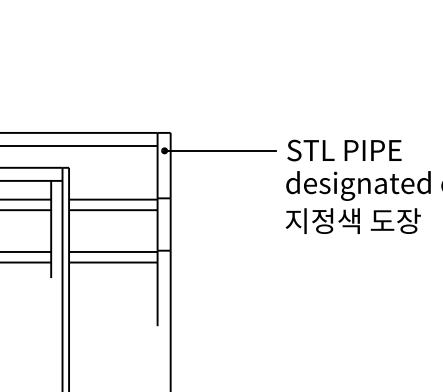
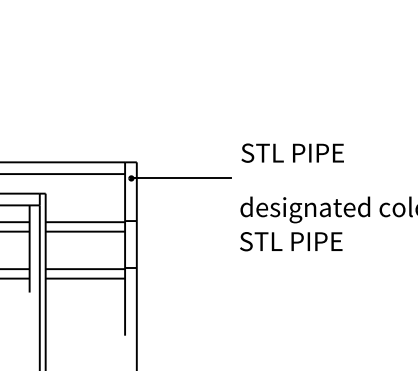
text: (344, 149) -> (292, 152), moved
text: (353, 220) -> (300, 240), 지정색 도장 -> STL PIPE

